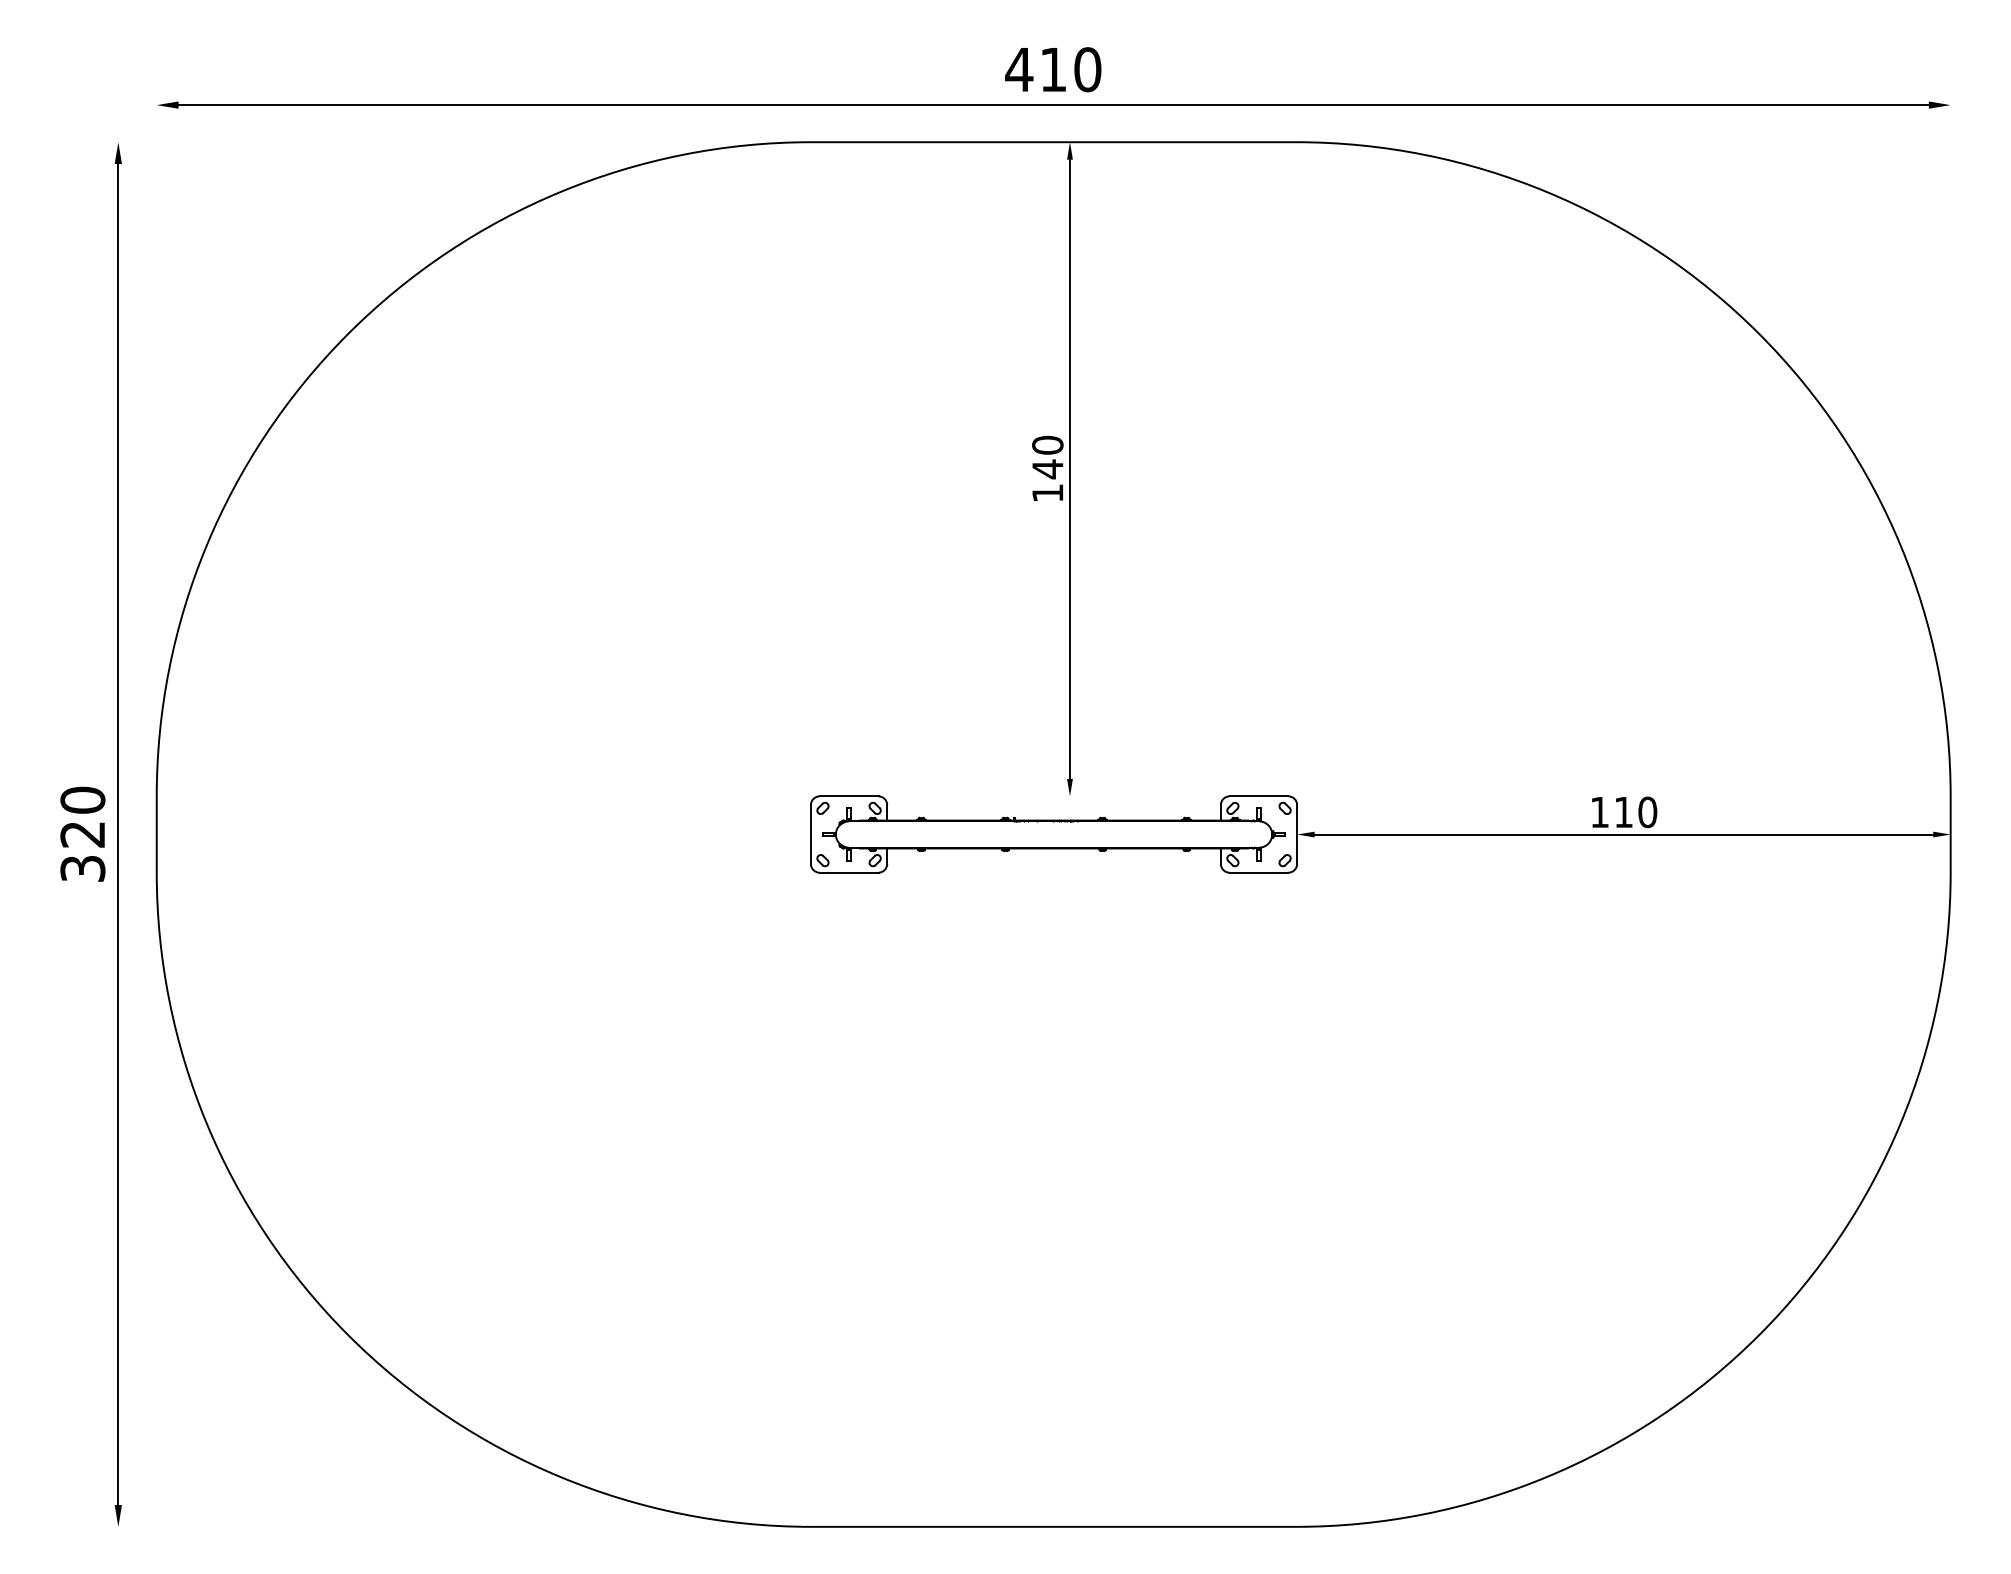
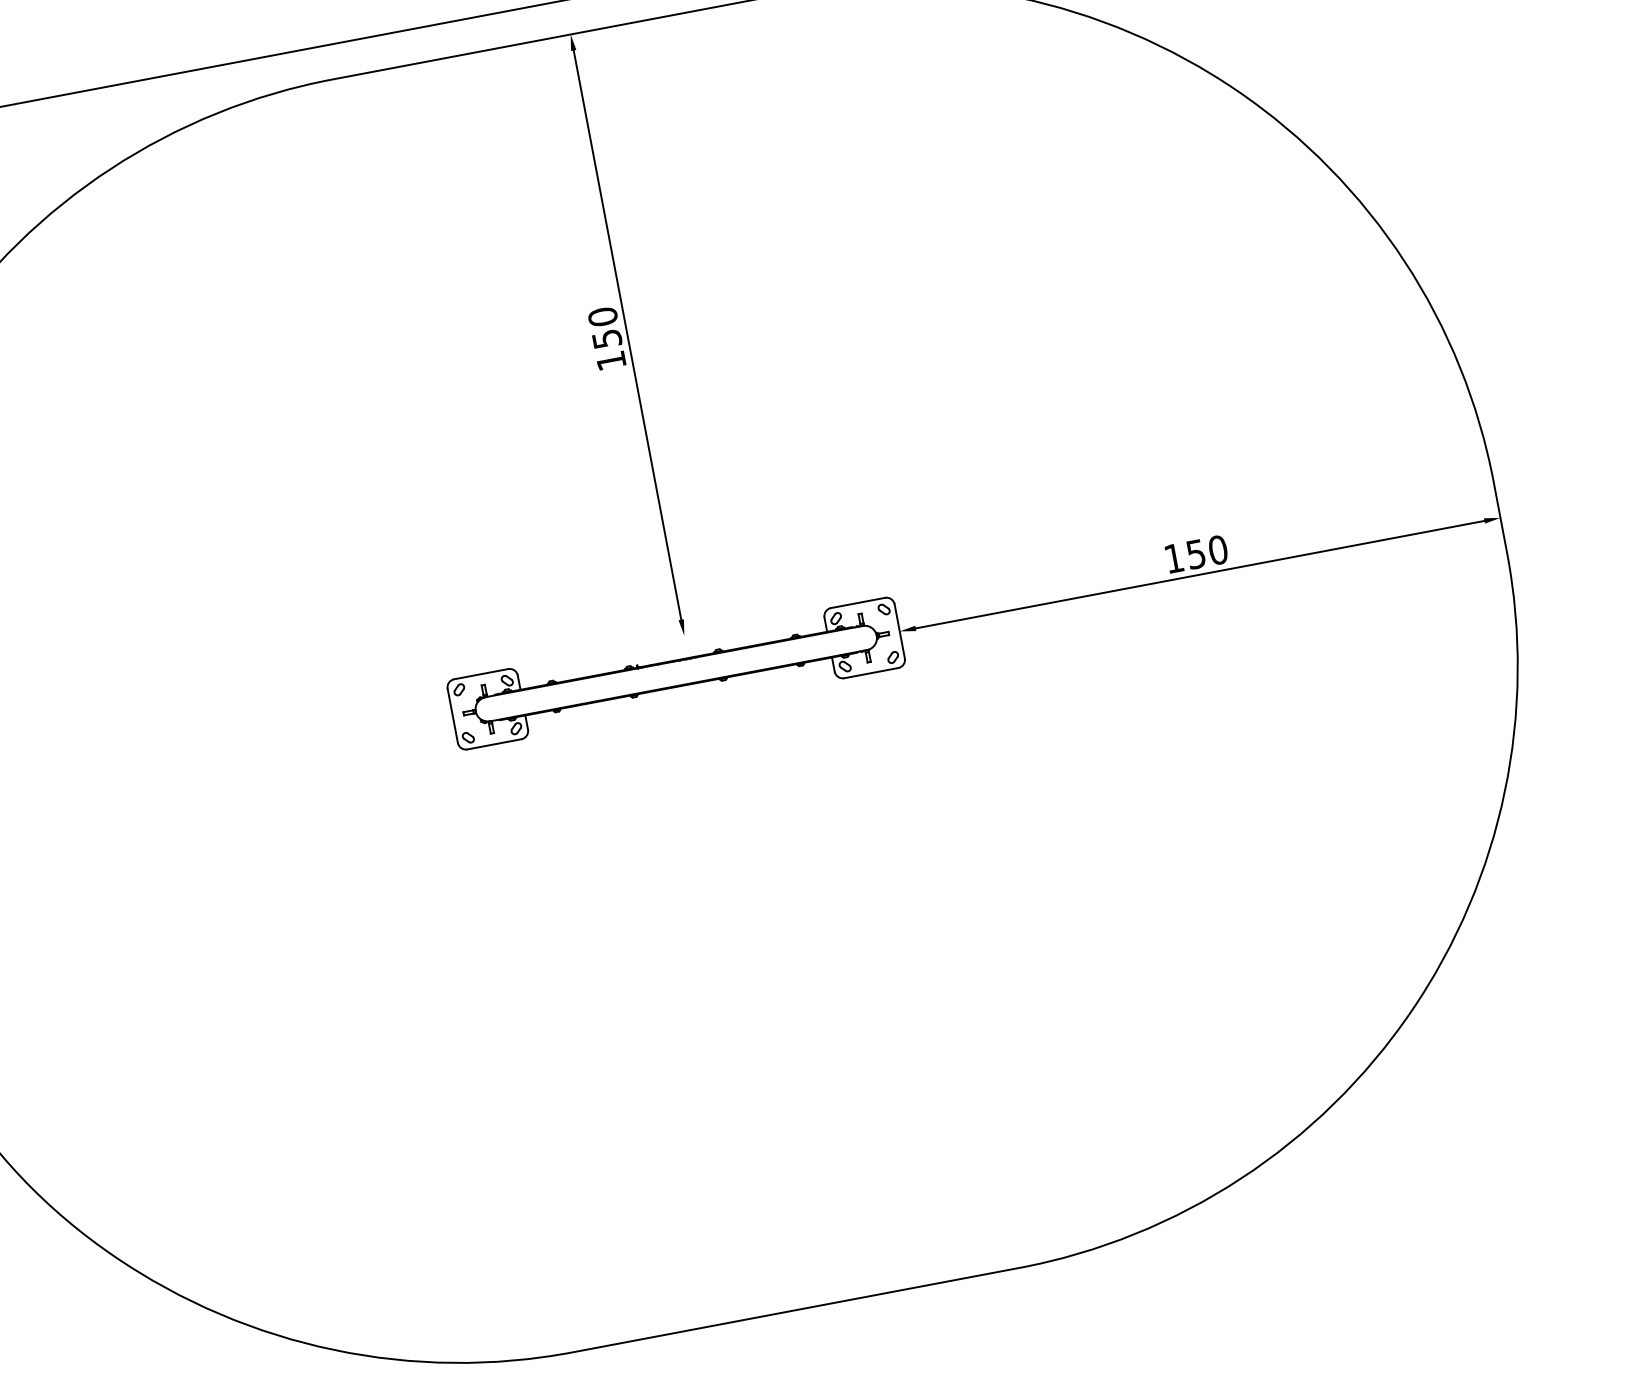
text: (1047, 469) -> (606, 339), 140 -> 150
text: (1623, 812) -> (1195, 554), 110 -> 150

